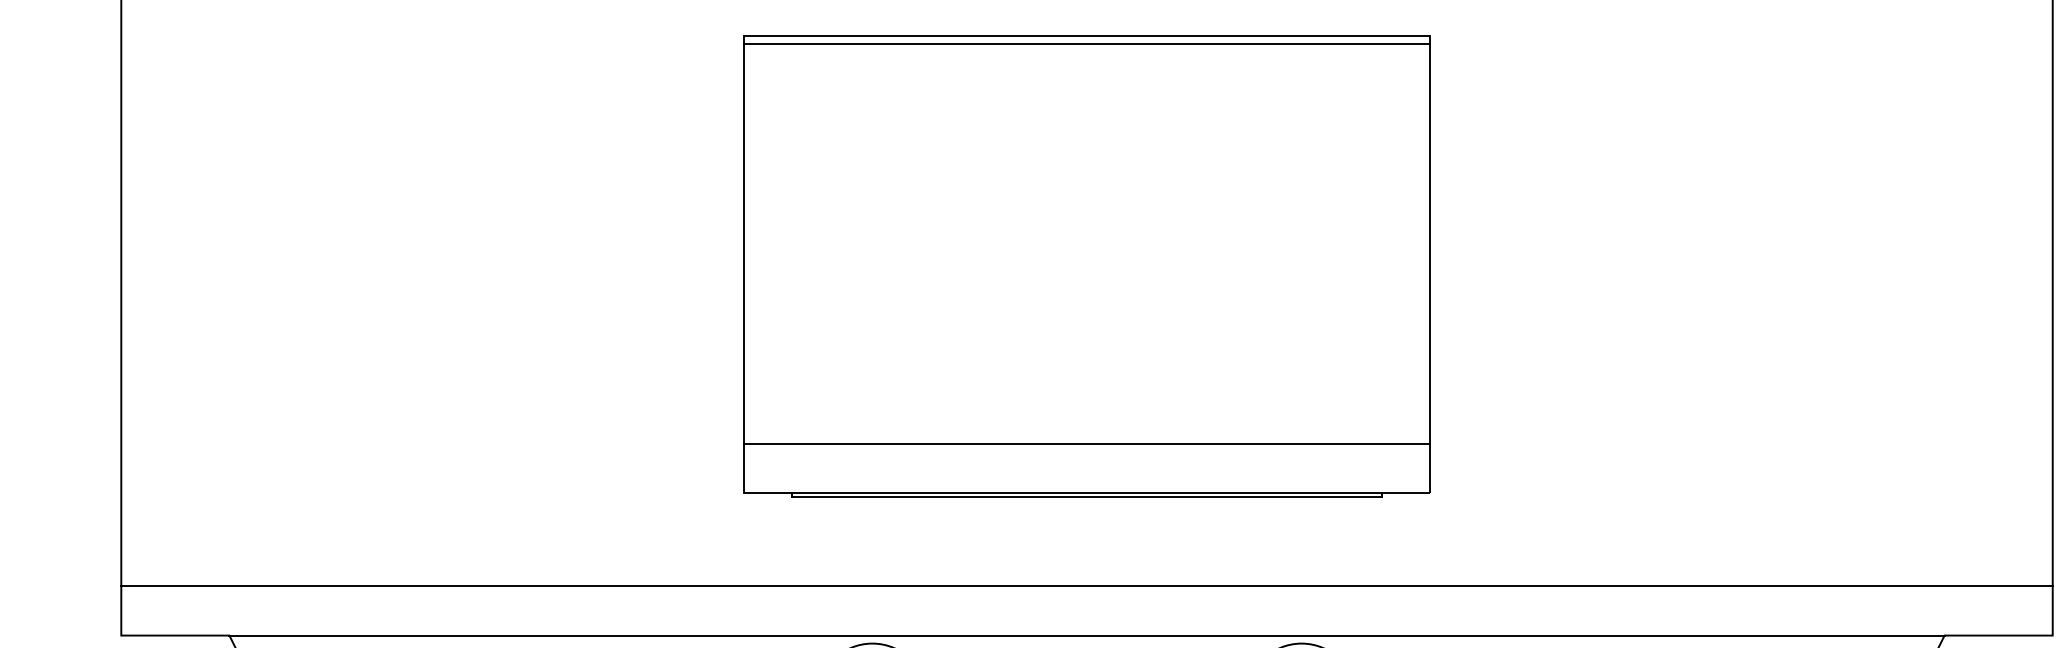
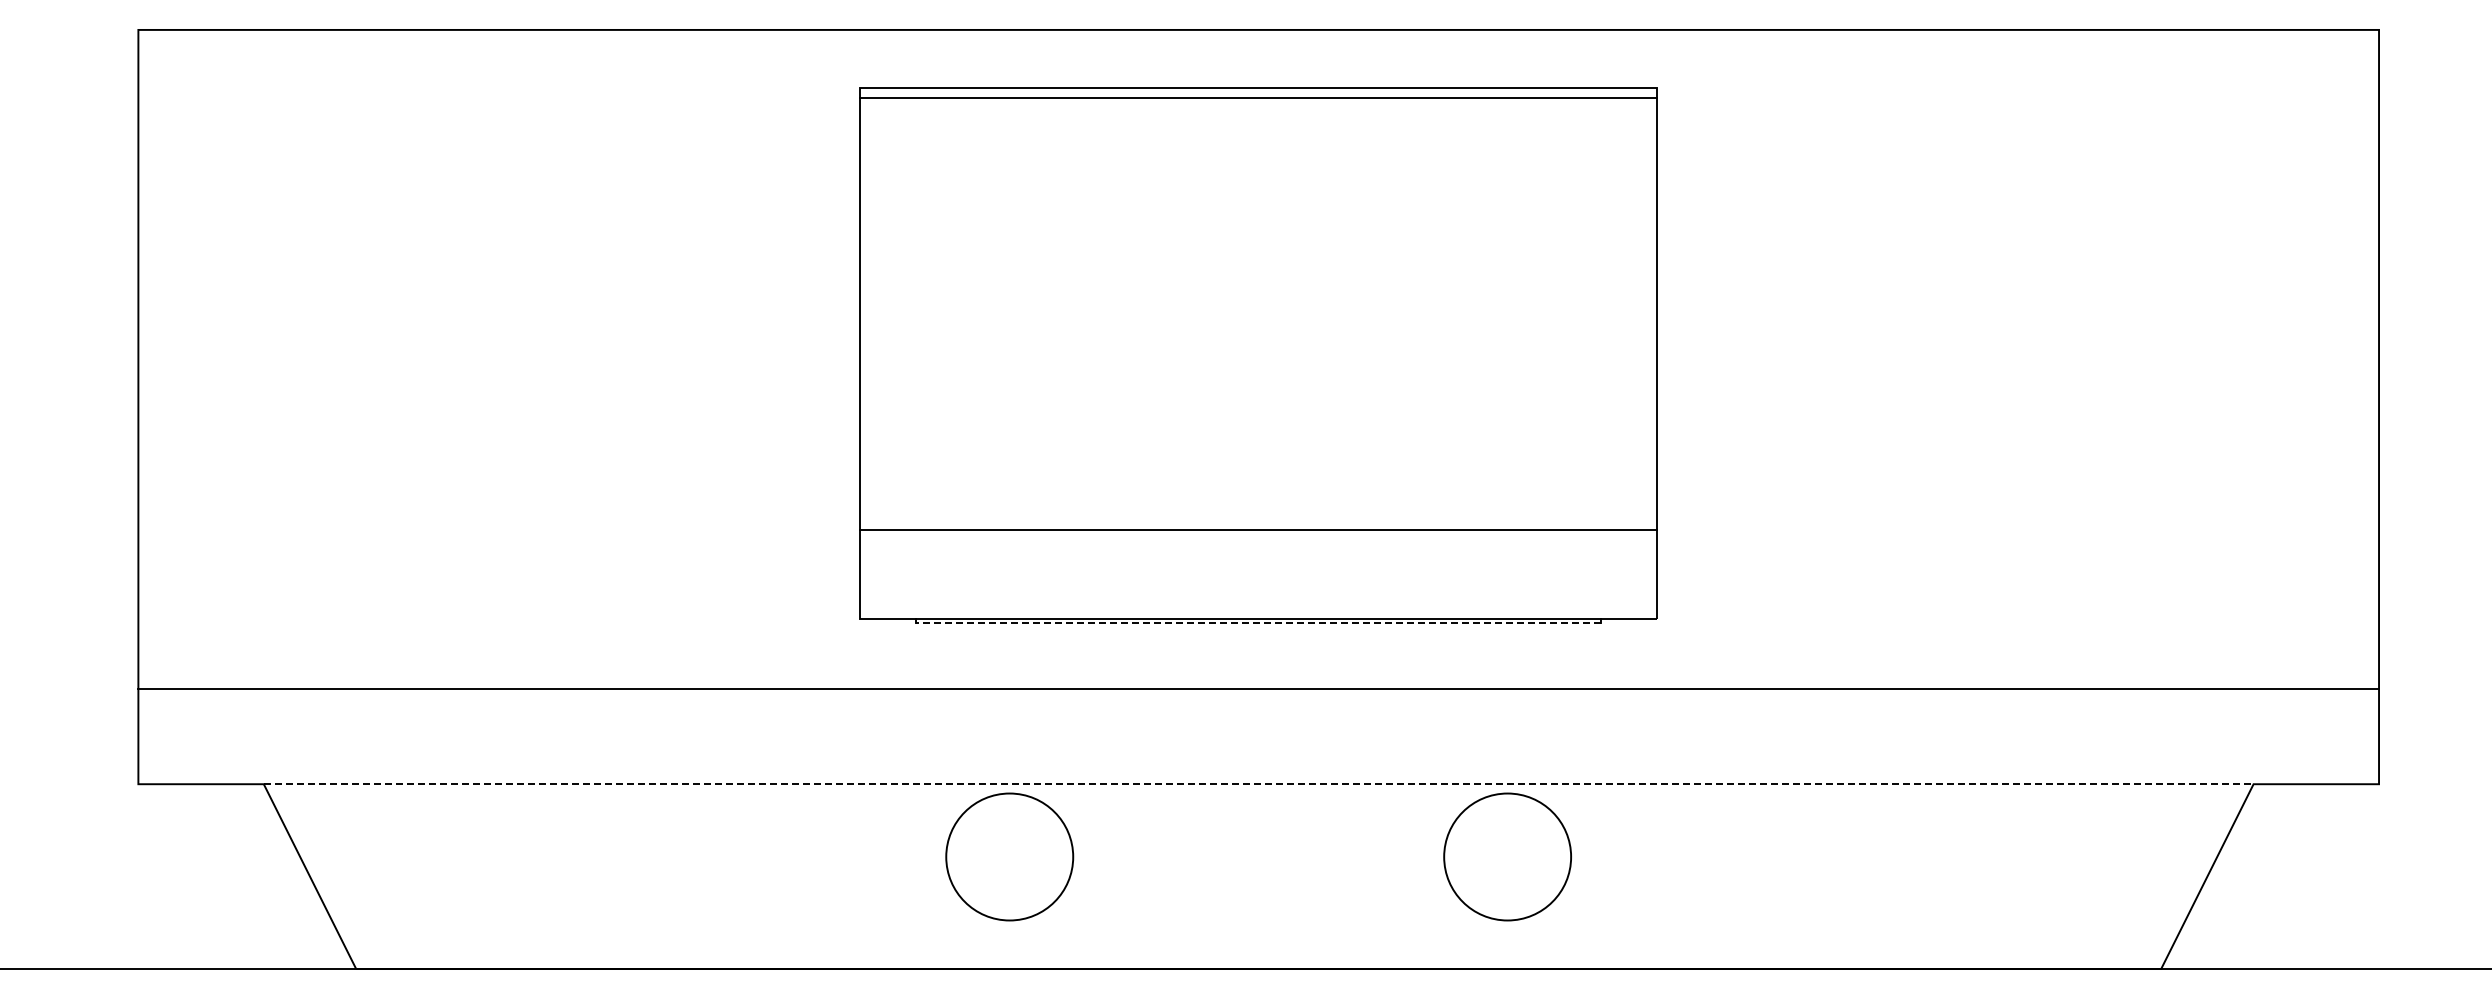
line: (1086, 444) -> (1258, 530), moved
line: (1086, 497) -> (1258, 623), solid -> dashed
line: (1086, 586) -> (1258, 689), moved
line: (1086, 635) -> (1258, 784), solid -> dashed

